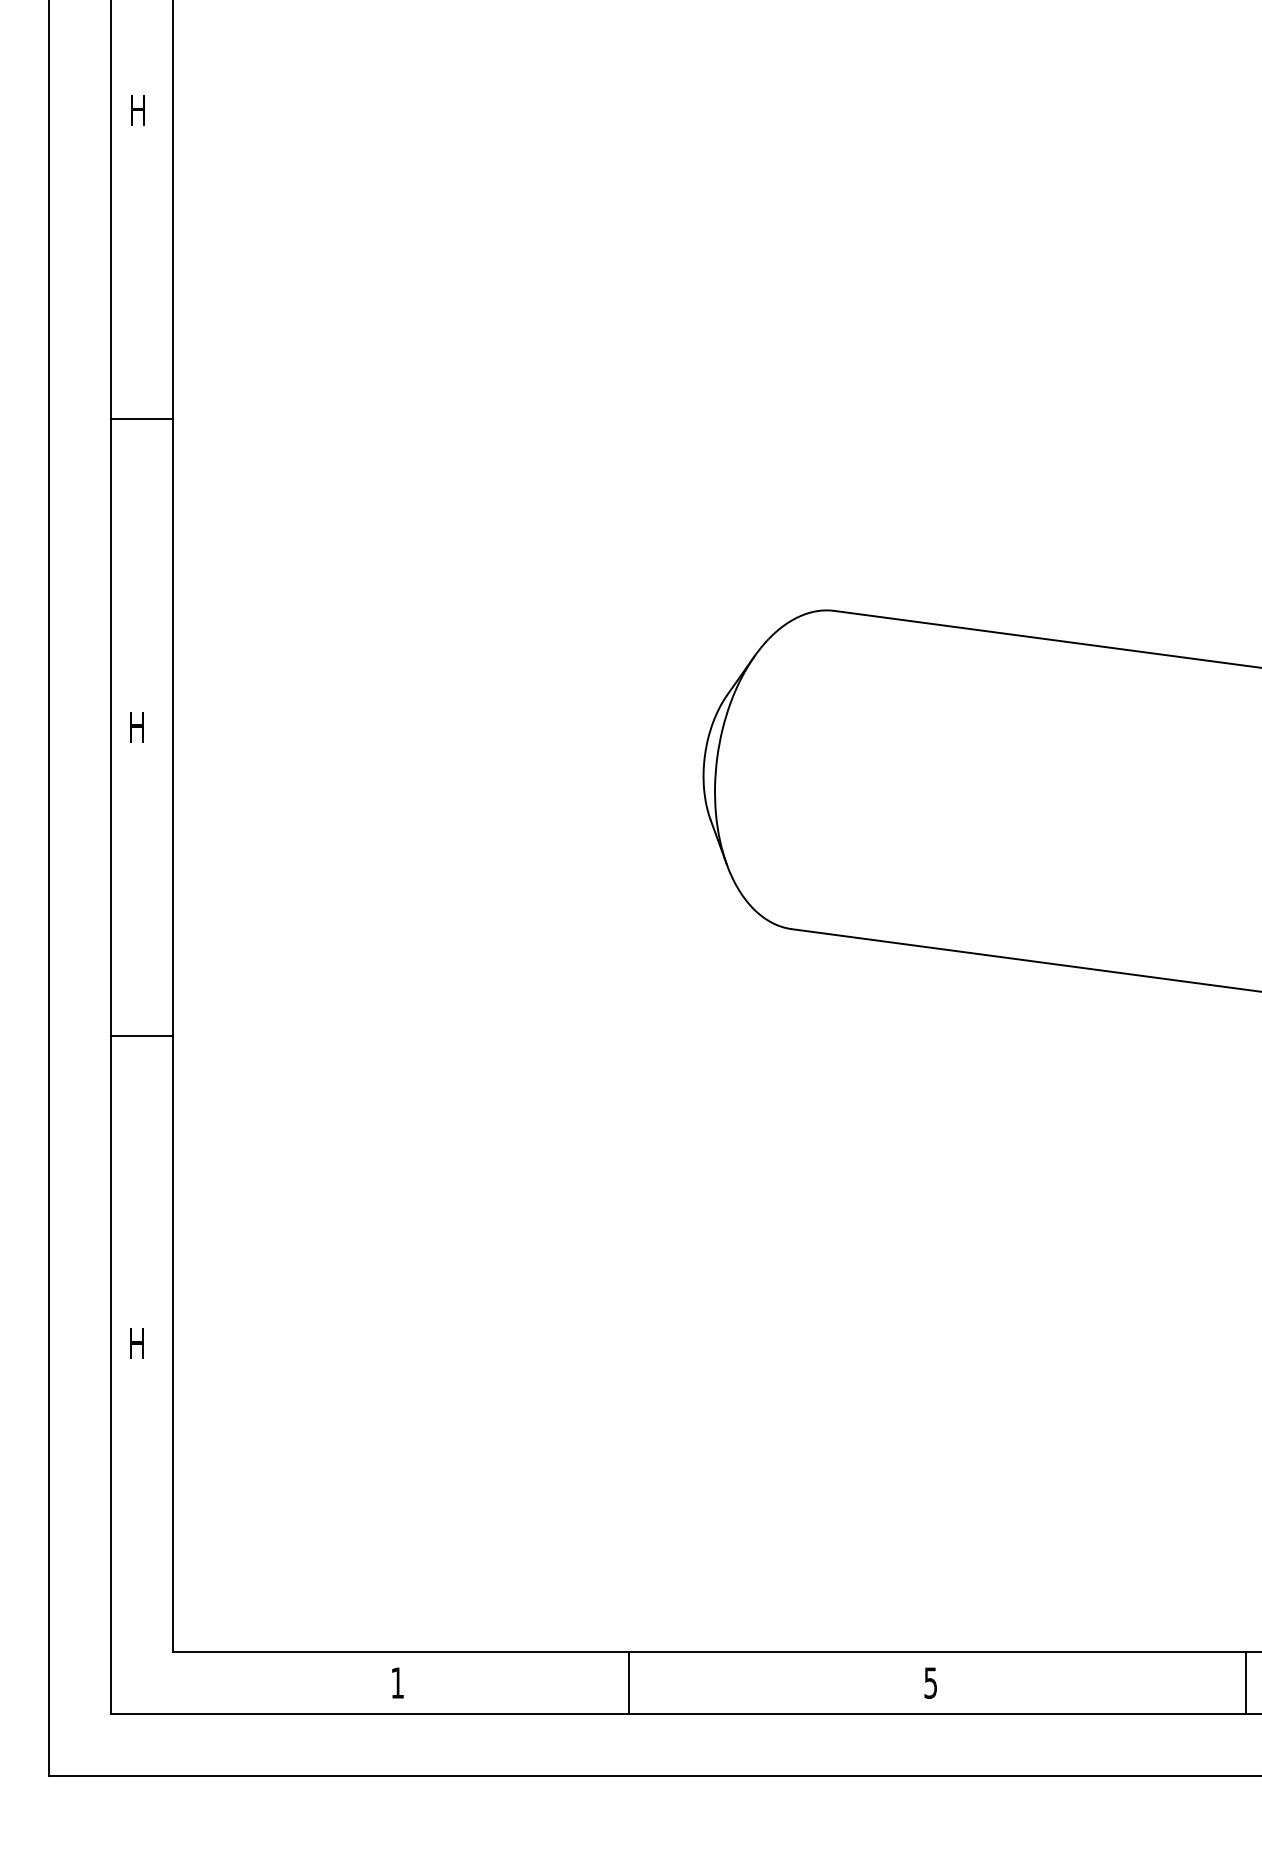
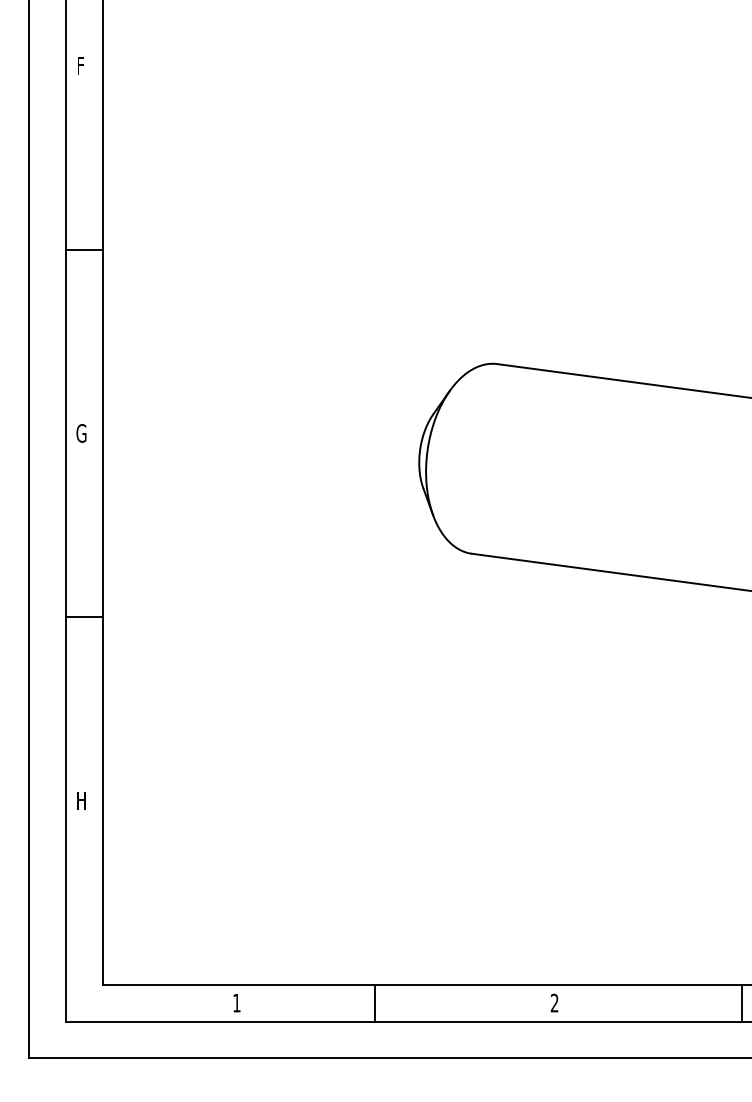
text: (138, 109) -> (82, 65), H -> F
text: (136, 727) -> (81, 433), H -> G
text: (930, 1681) -> (554, 1002), 5 -> 2

